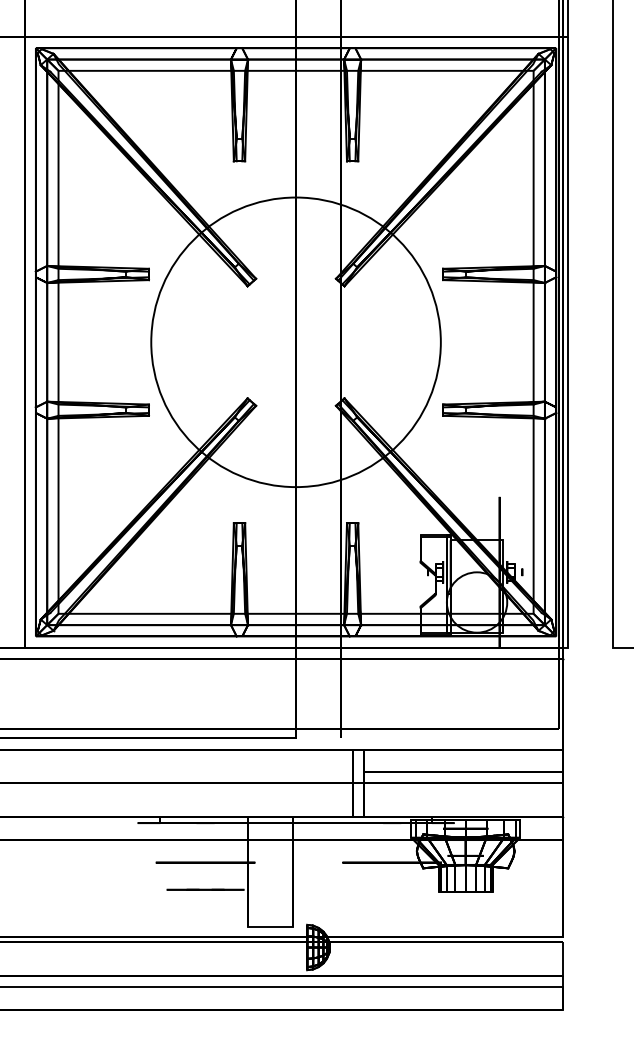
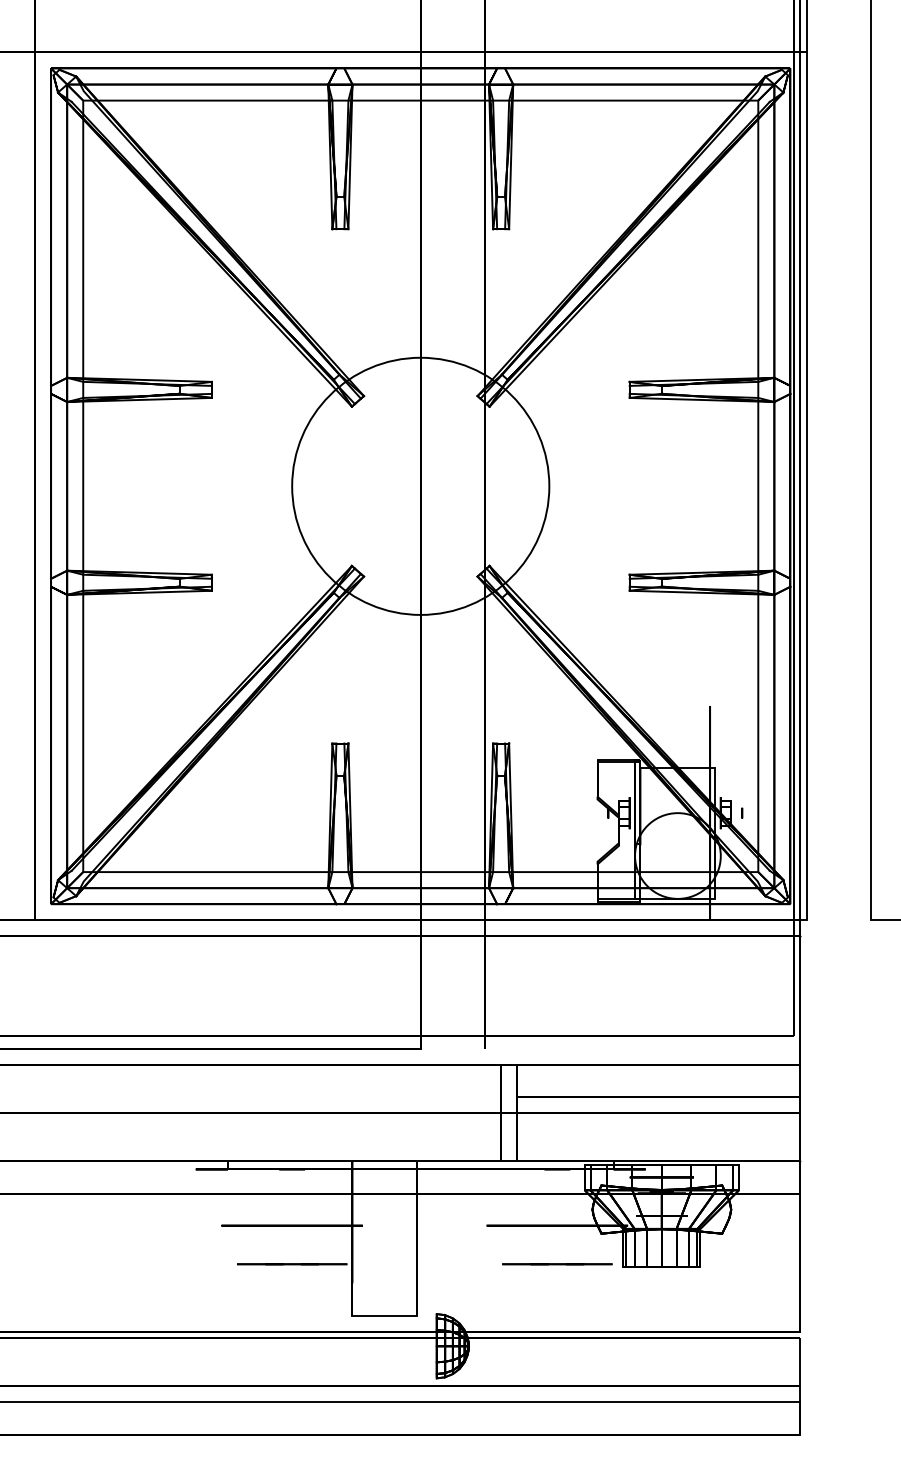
circle: (295, 341) -> (420, 485), size x0.62
line: (392, 889) -> (557, 1264), added

